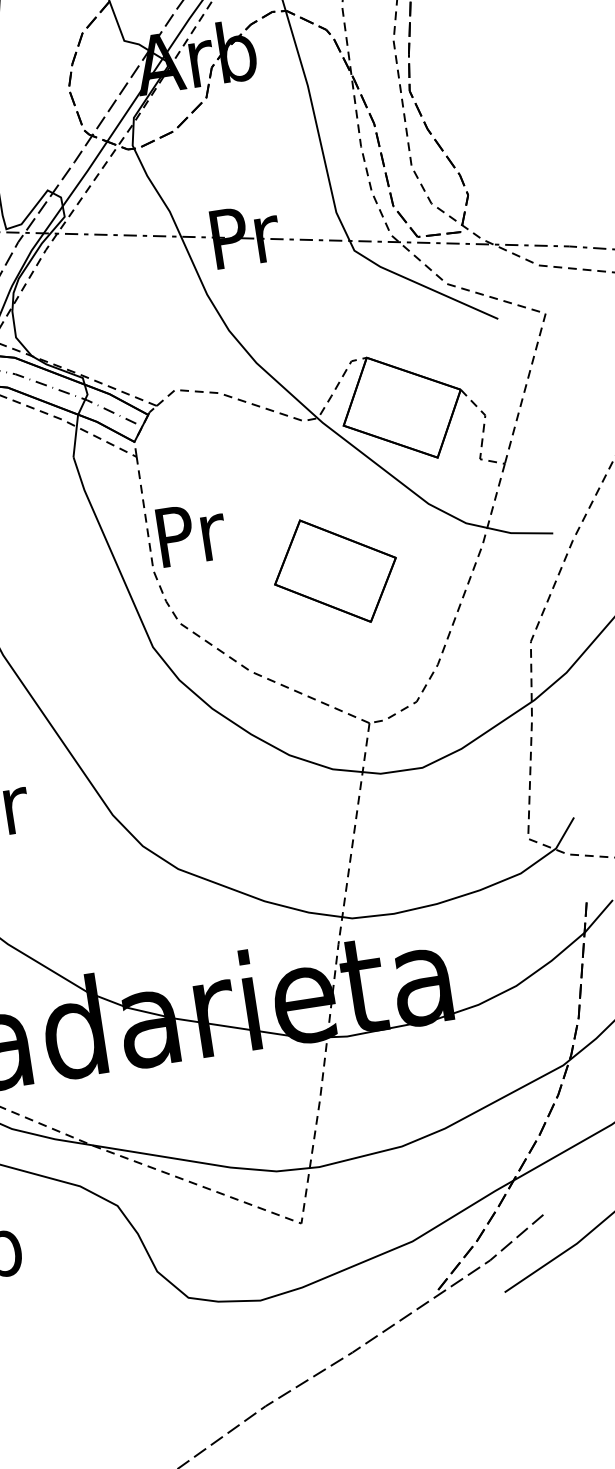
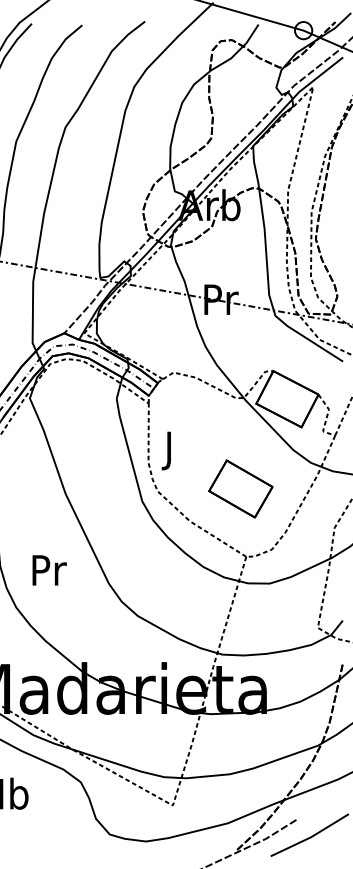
text: (192, 540) -> (170, 450), Pr -> J
part: (334, 570) -> (240, 488), moved

